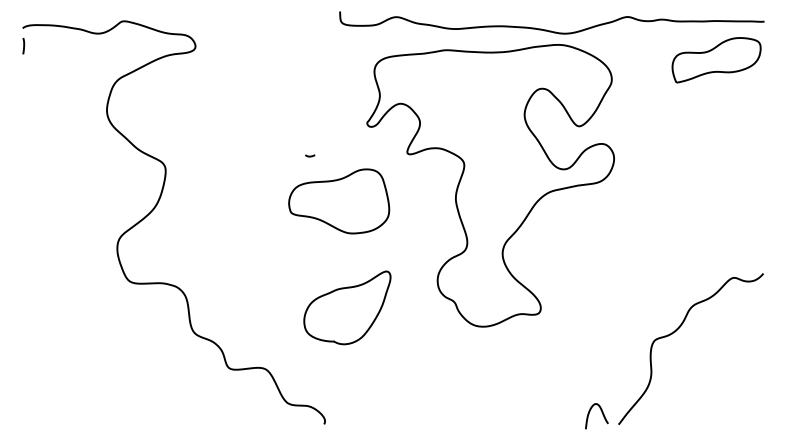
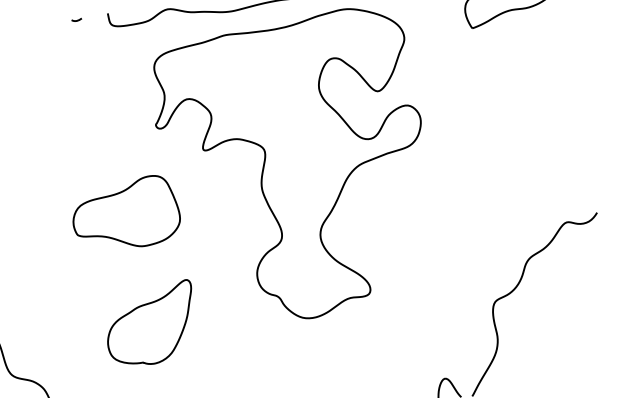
curve: (310, 155) -> (77, 19), moved
part: (339, 201) -> (126, 214), moved
part: (347, 307) -> (151, 324), moved

